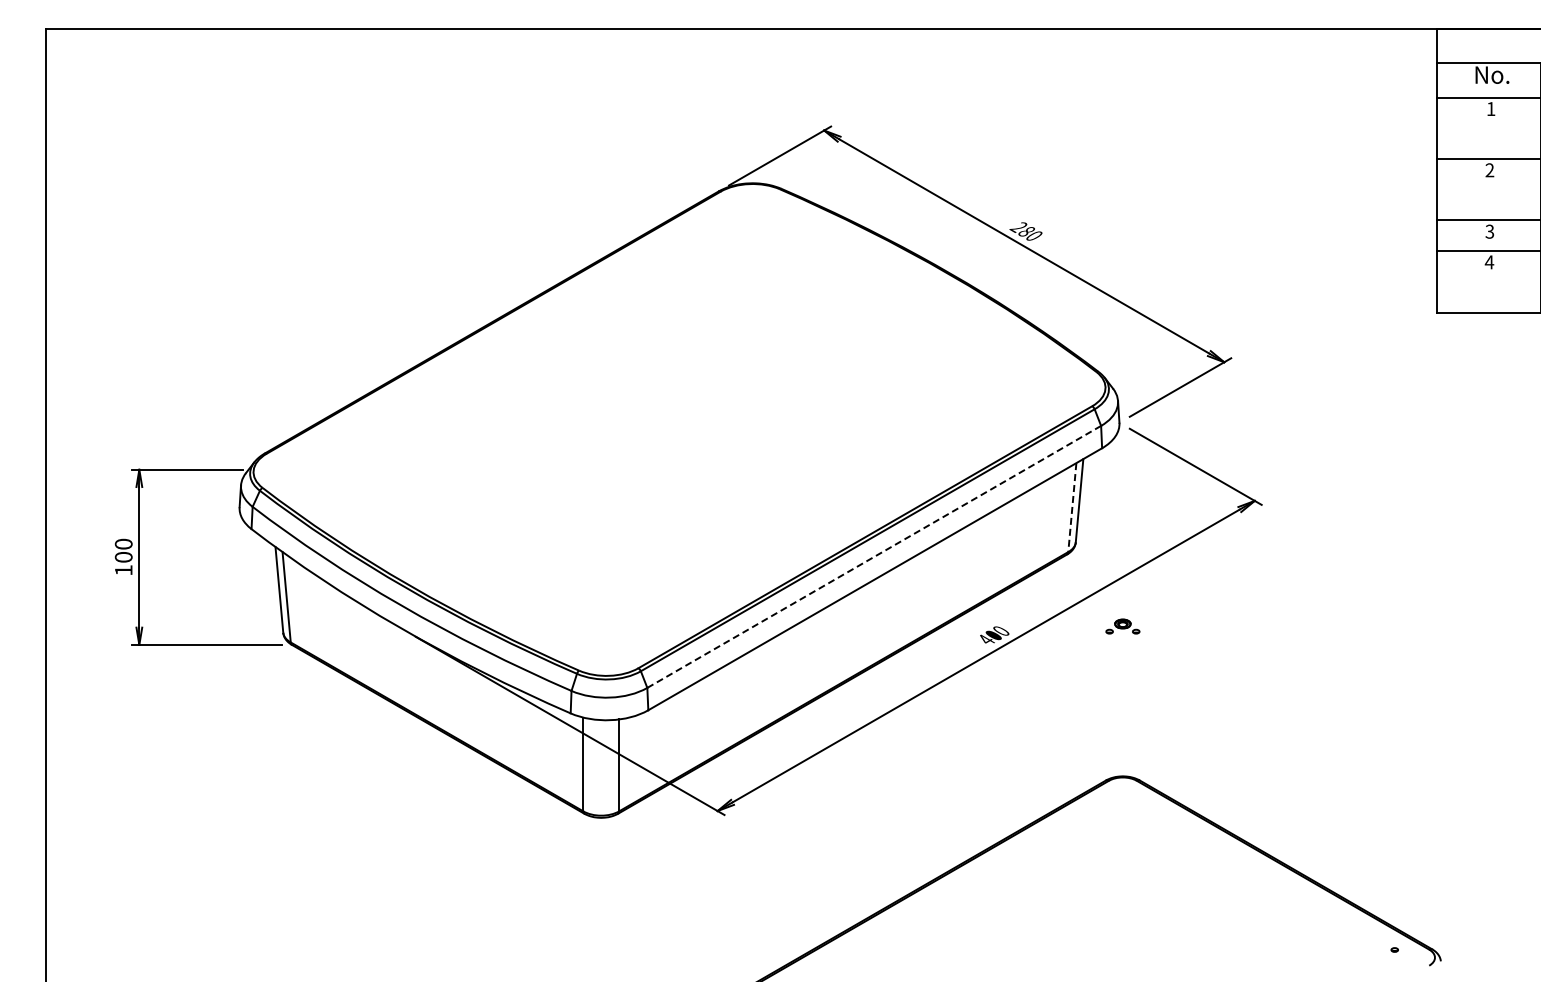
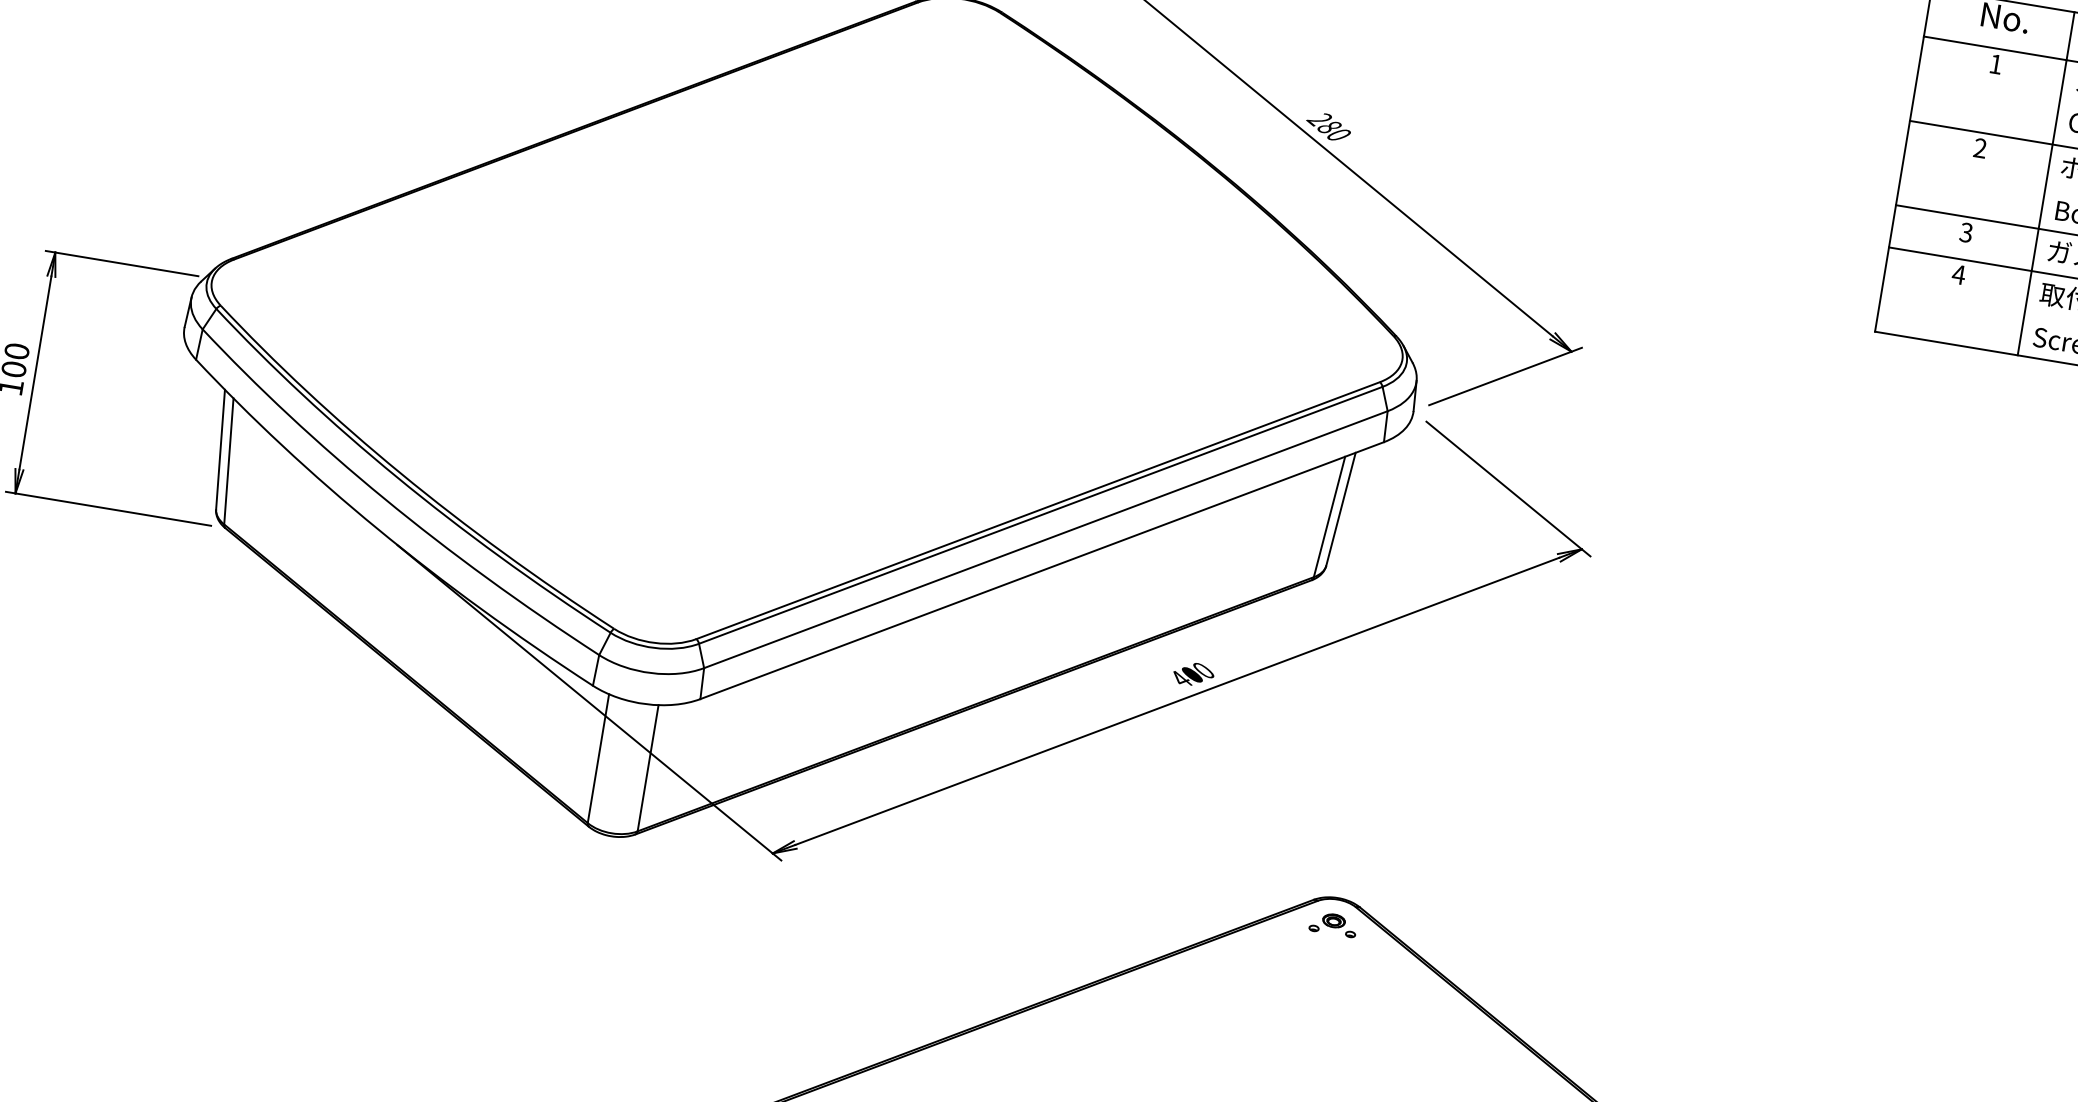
line: (1072, 507) -> (1329, 516), dashed -> solid
line: (874, 556) -> (1046, 539), dashed -> solid
part: (1122, 626) -> (1332, 924), moved

